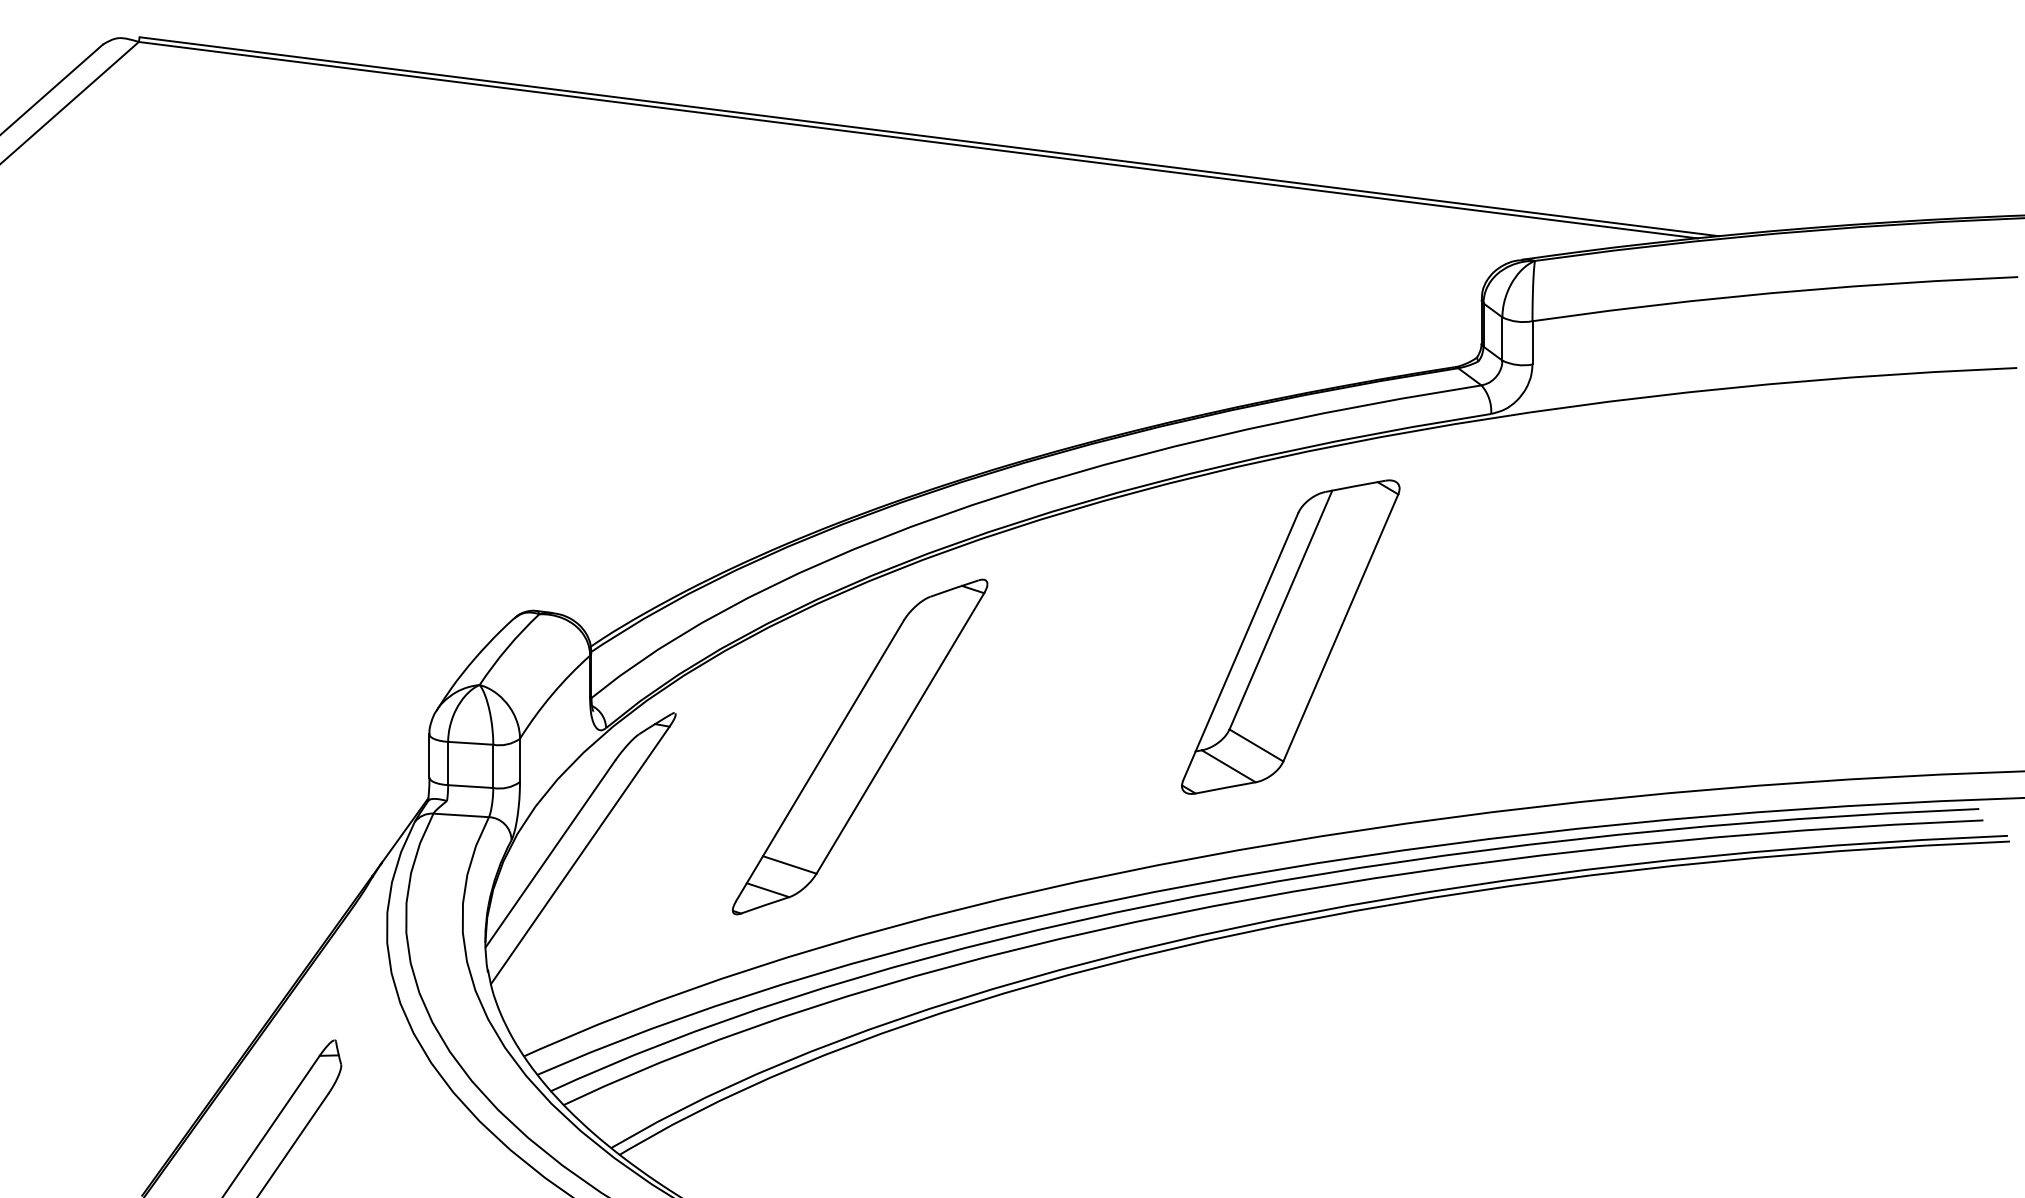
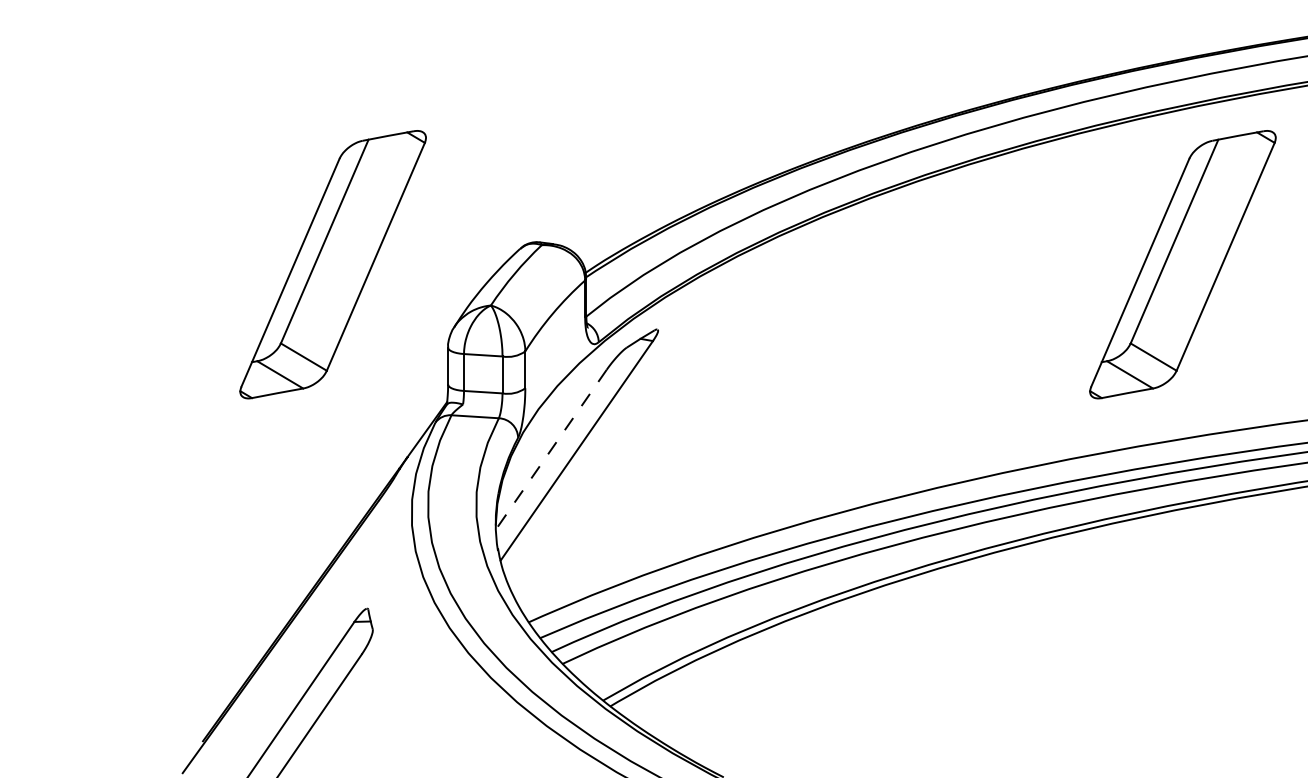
part: (294, 636) -> (332, 264), added
part: (859, 746) -> (814, 357), removed
line: (550, 853) -> (551, 449), solid -> dashed

